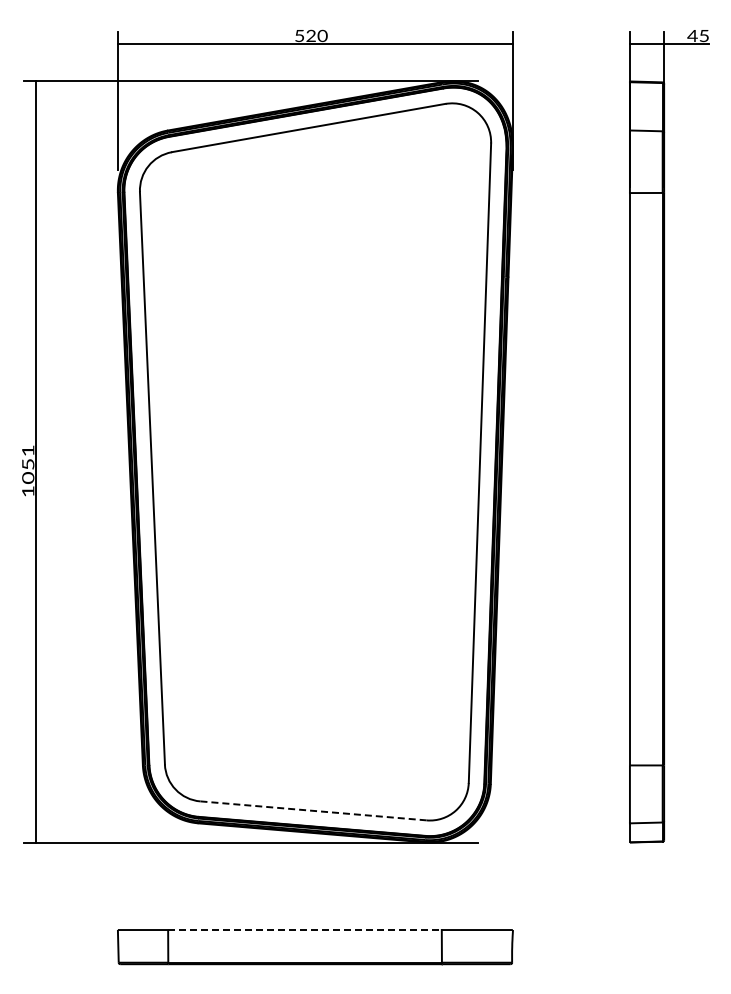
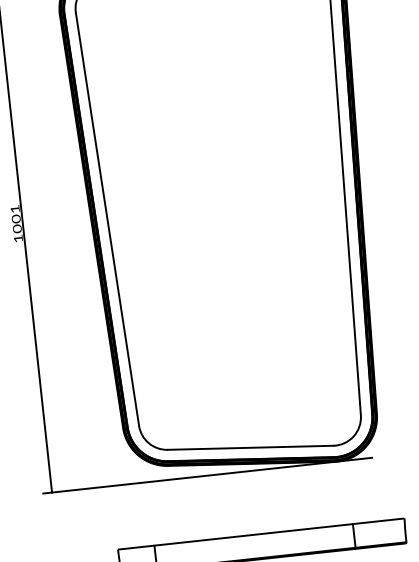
text: (28, 464) -> (16, 219), 1051 -> 1001
line: (313, 810) -> (250, 447), dashed -> solid
line: (304, 930) -> (253, 535), dashed -> solid

